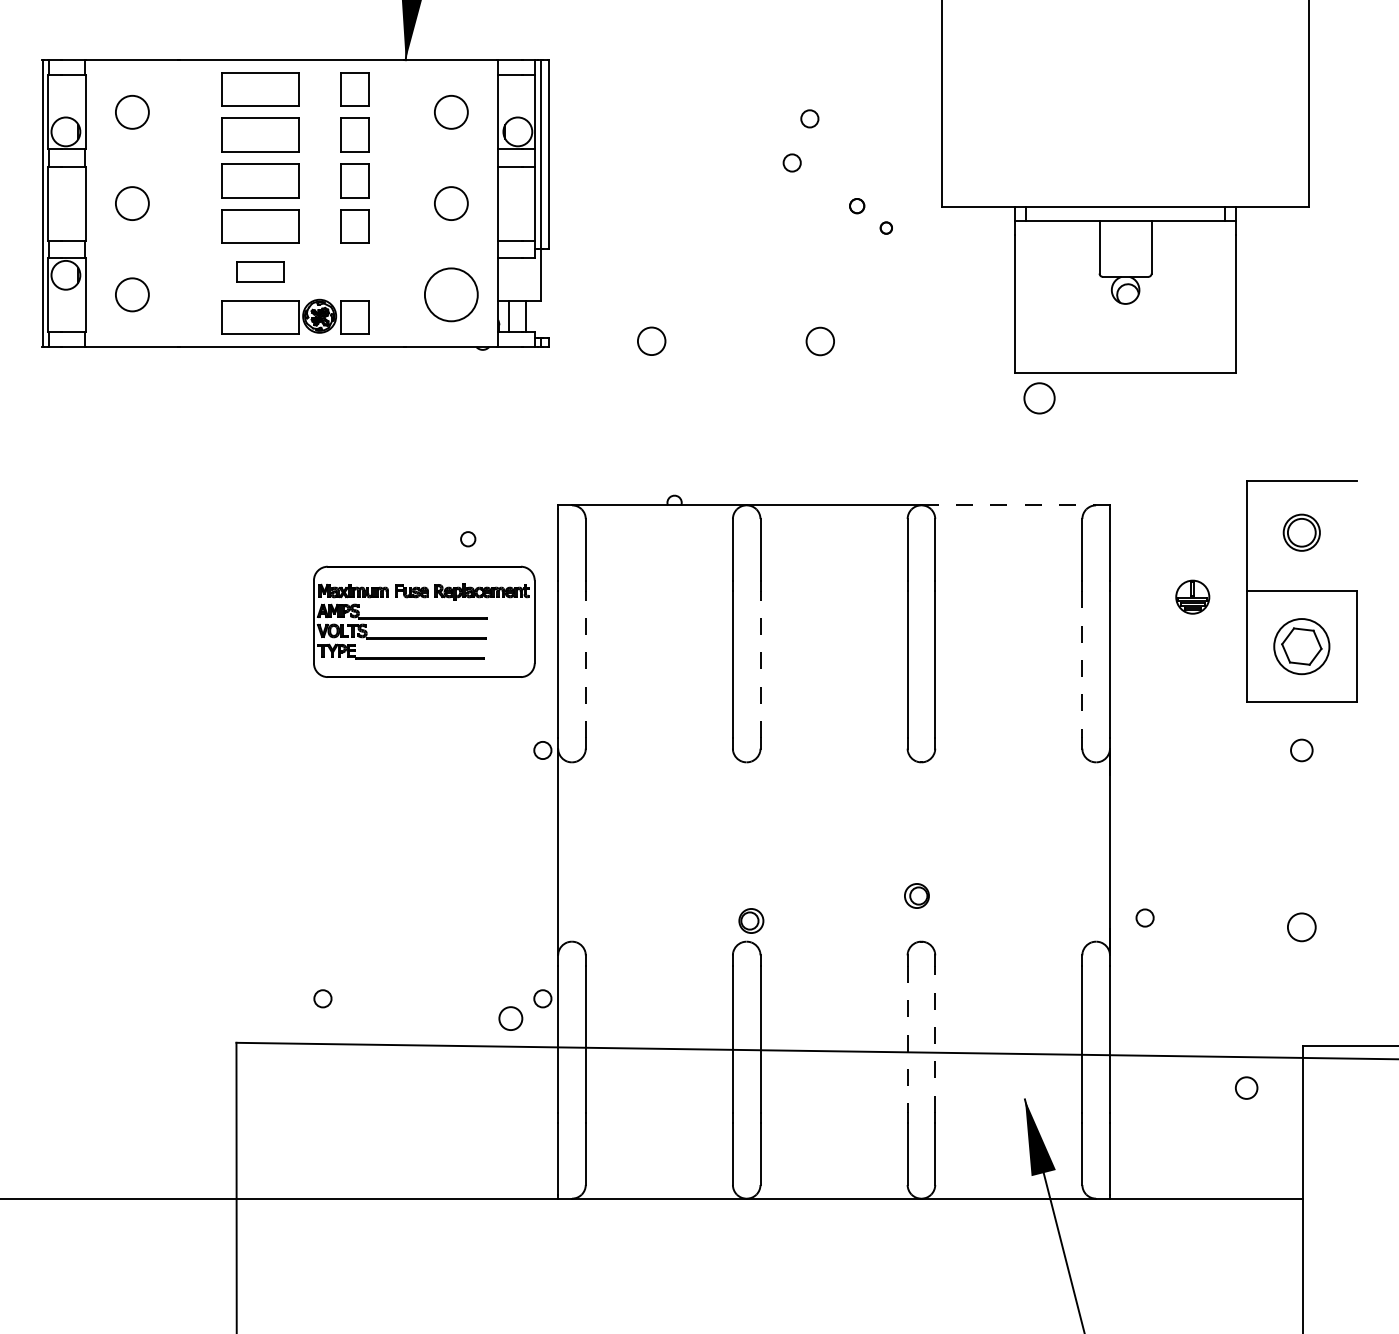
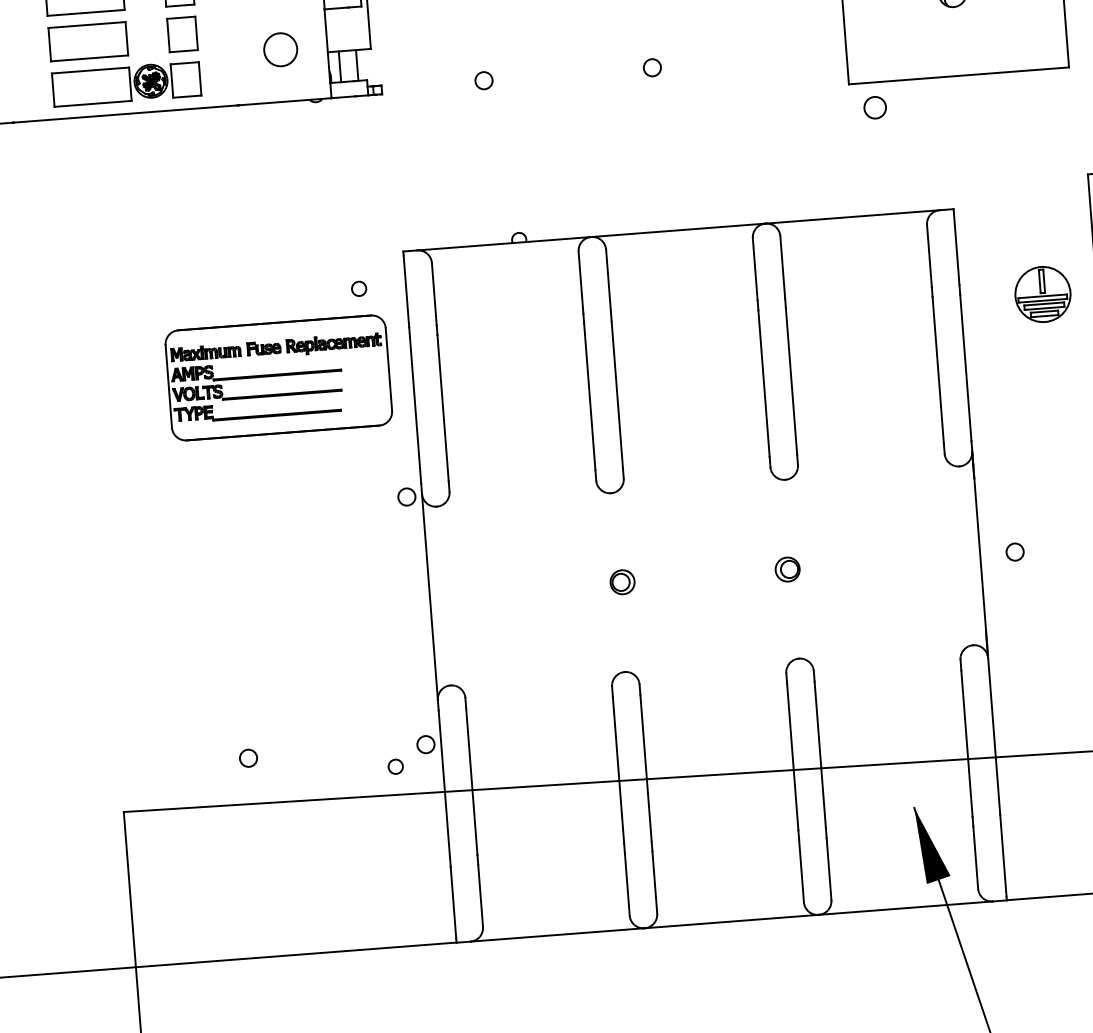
part: (260, 271) -> (88, 41), size x1.67
part: (354, 271) -> (182, 33), added
circle: (450, 294) -> (279, 49), size x0.62
circle: (651, 340) -> (483, 79), size x0.62
circle: (820, 340) -> (652, 66), size x0.62
circle: (1039, 397) -> (874, 107), size x0.71
line: (1009, 505) -> (853, 216), dashed -> solid
circle: (468, 539) -> (359, 289), moved
part: (1192, 596) -> (1042, 293), size x1.67
line: (585, 664) -> (442, 408), dashed -> solid
line: (760, 664) -> (617, 394), dashed -> solid
line: (1082, 665) -> (938, 370), dashed -> solid
part: (916, 895) -> (787, 569), moved
circle: (1144, 917) -> (1014, 551), moved
part: (751, 920) -> (622, 581), moved
circle: (322, 998) -> (248, 758), moved
circle: (511, 1018) -> (396, 766), size x0.62
line: (935, 1038) -> (820, 754), dashed -> solid
line: (907, 1039) -> (792, 757), dashed -> solid

